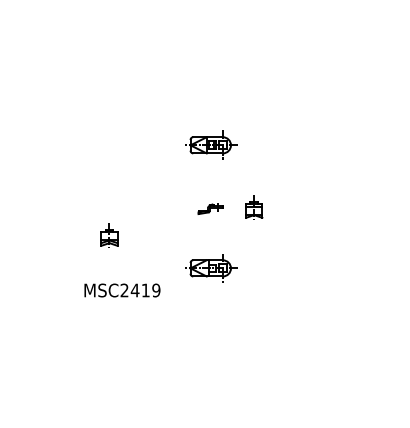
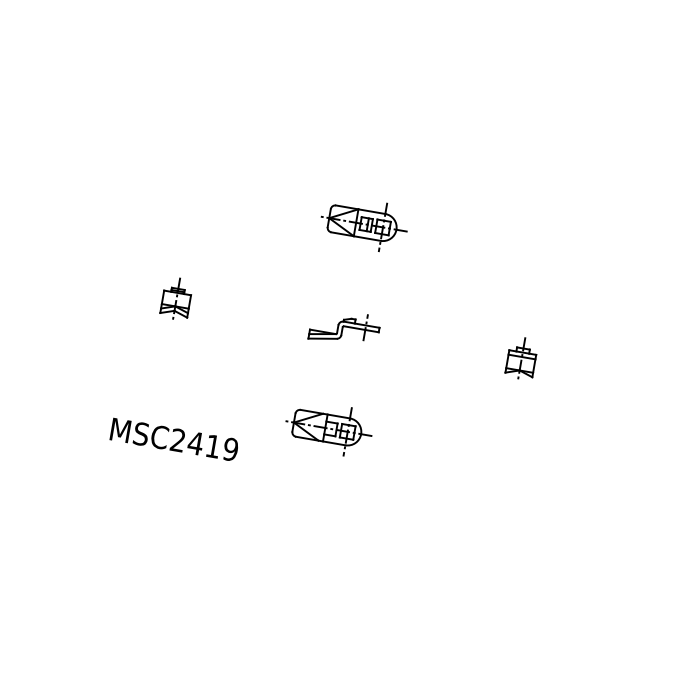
part: (254, 207) -> (522, 357), moved
part: (210, 208) -> (344, 328), size x1.67
part: (109, 235) -> (176, 298), moved

